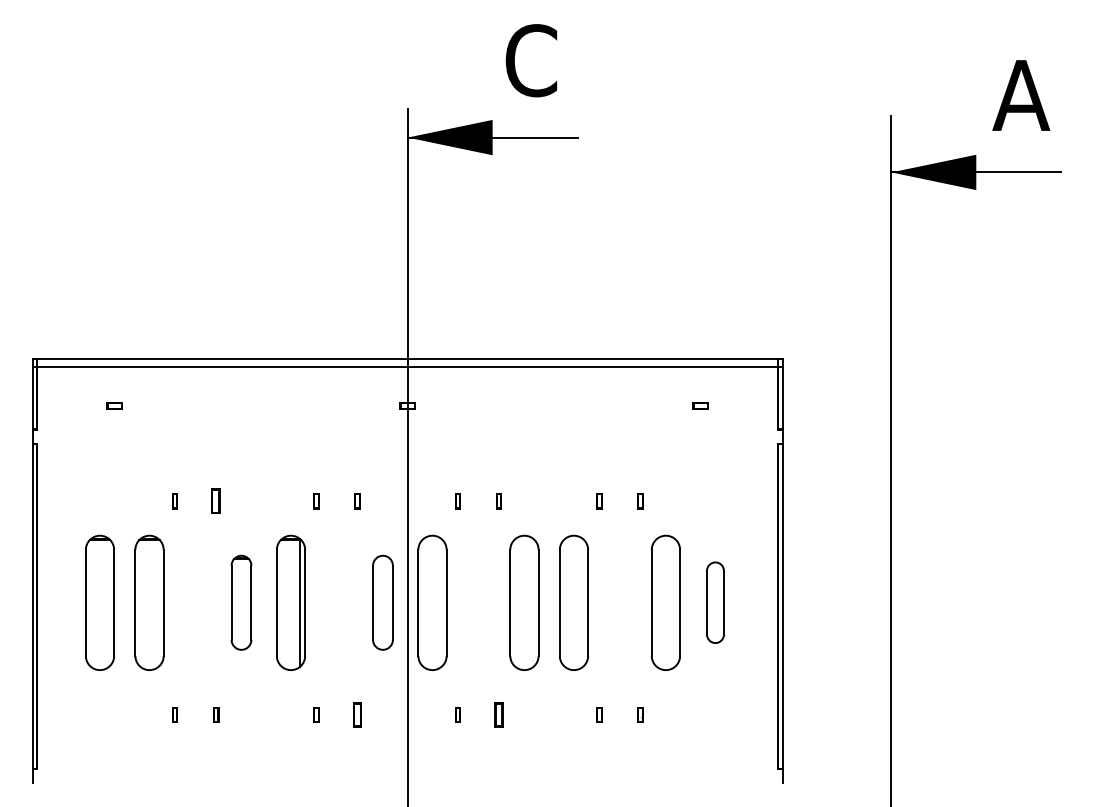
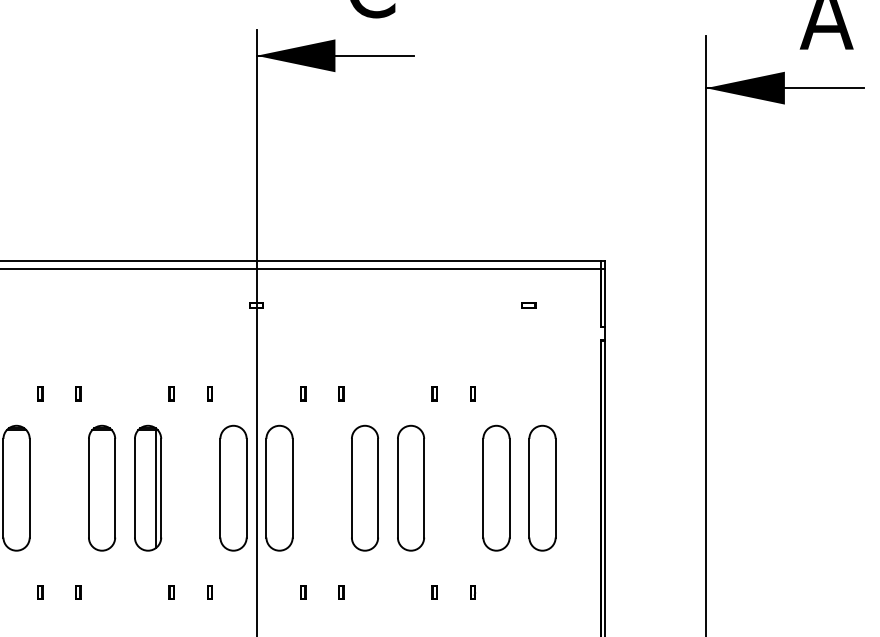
part: (216, 501) -> (78, 393), size x0.62
part: (241, 602) -> (102, 487), size x1.43
part: (382, 602) -> (233, 487), size x1.43
part: (715, 602) -> (542, 487), size x1.67
part: (357, 714) -> (209, 591), size x0.62
part: (498, 714) -> (340, 591), size x0.62

